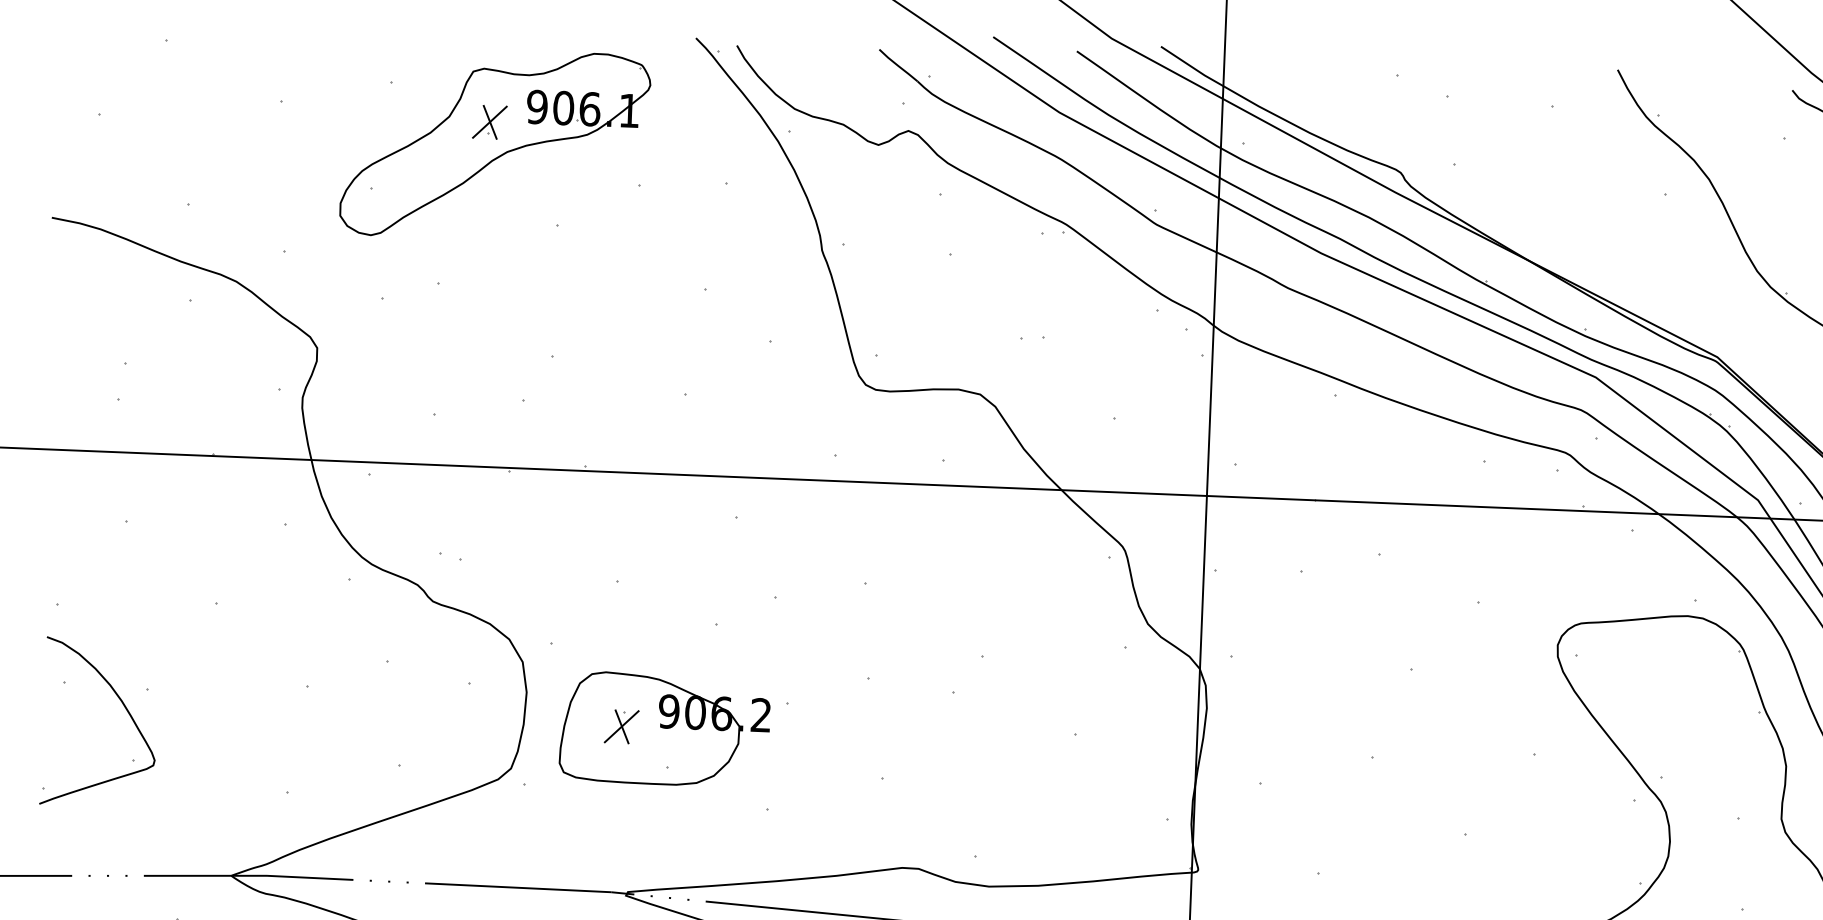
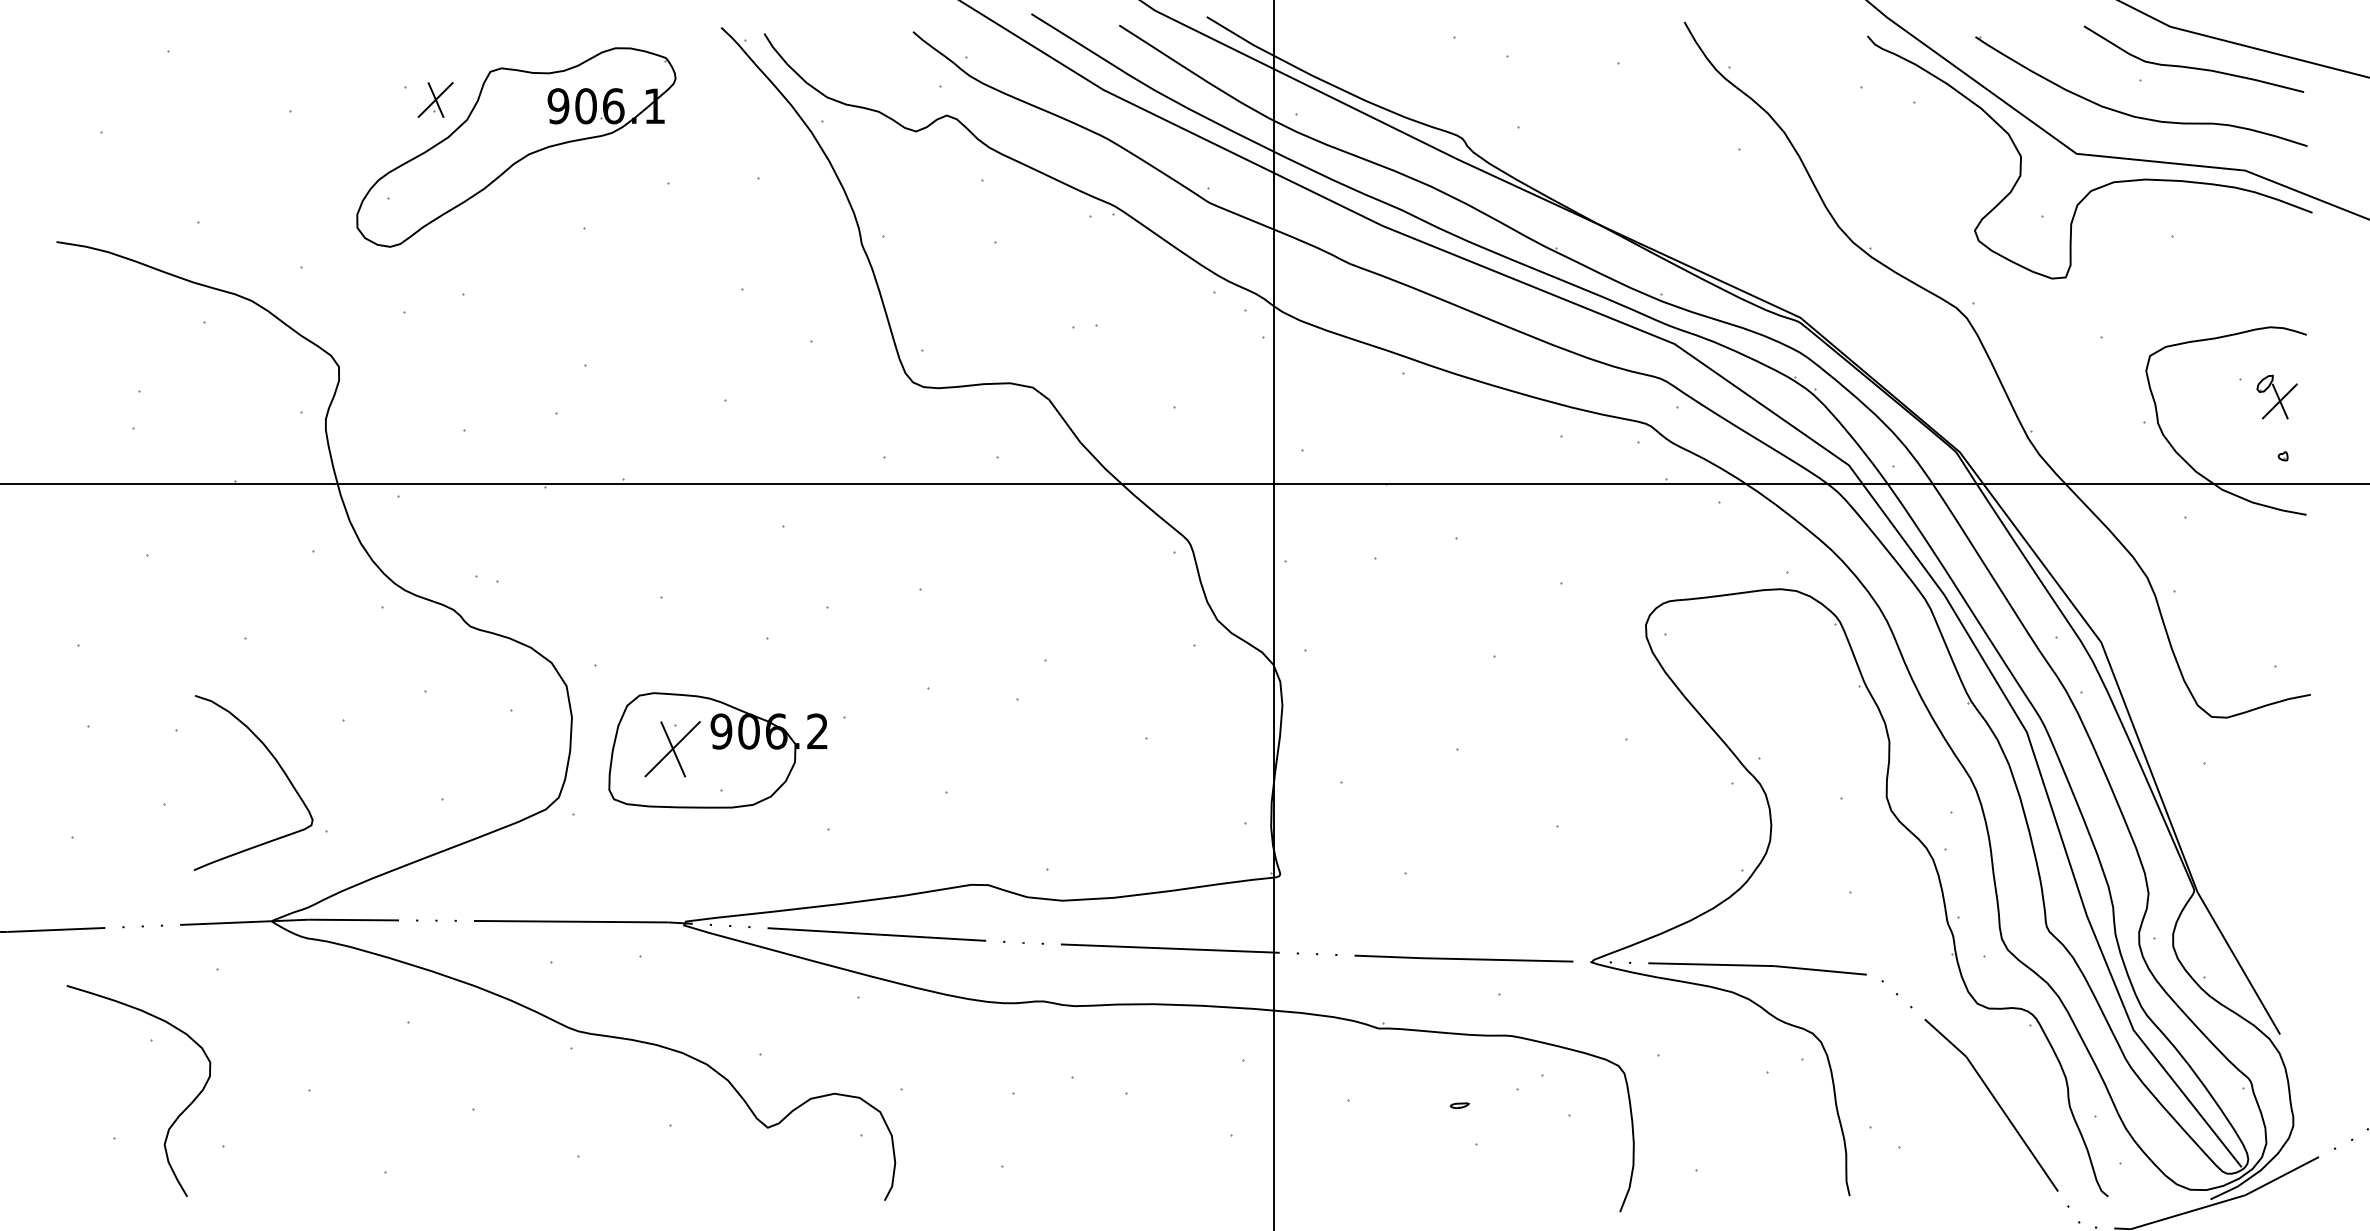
part: (489, 121) -> (435, 99), moved
curve: (124, 706) -> (278, 765), moved
part: (621, 726) -> (672, 749), size x1.6

